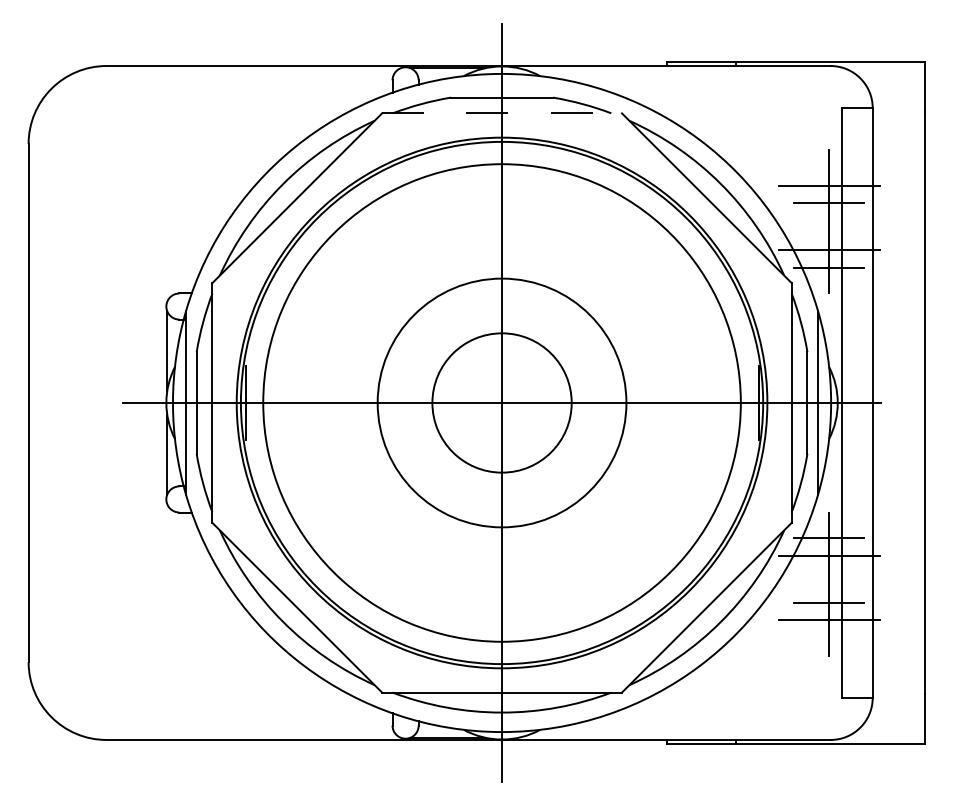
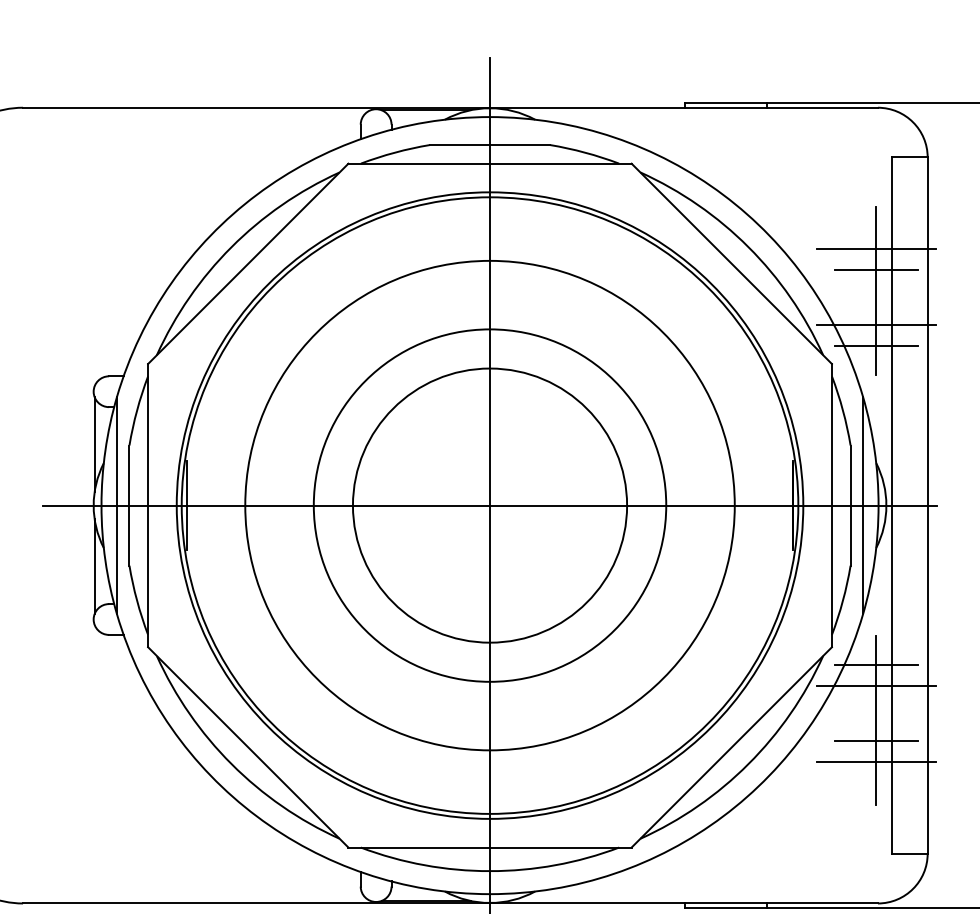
line: (502, 113) -> (490, 163), dashed -> solid
circle: (501, 402) -> (489, 505), size x0.62
circle: (501, 402) -> (489, 505), size x1.67
circle: (501, 402) -> (489, 505), size x1.67

